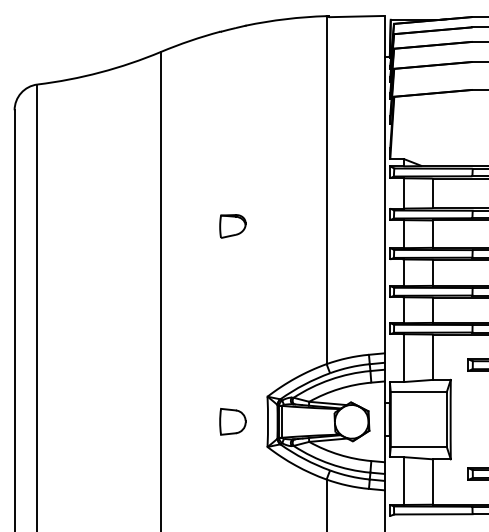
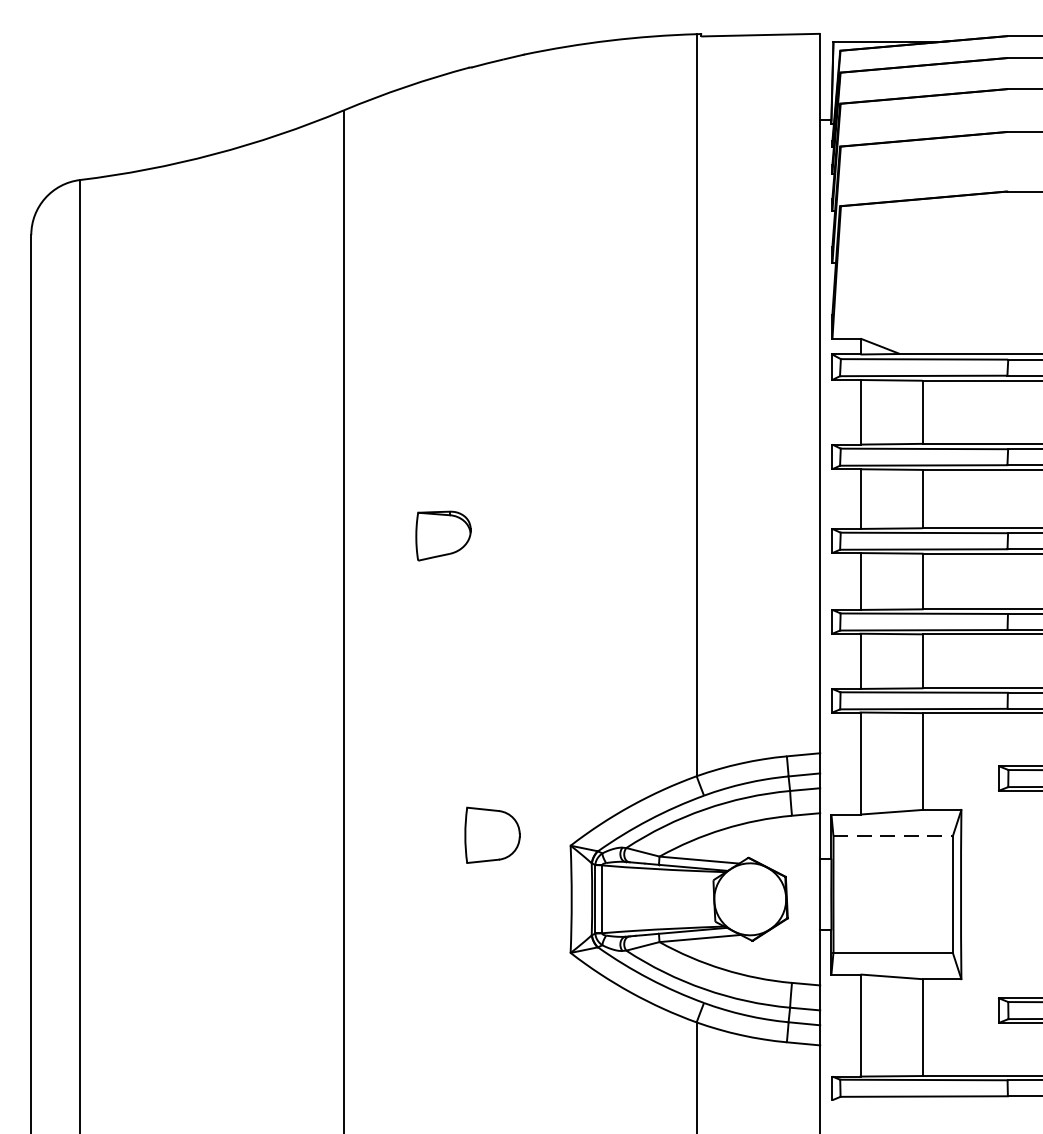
part: (232, 226) -> (442, 536), moved
line: (418, 392) -> (892, 836), solid -> dashed
part: (232, 421) -> (491, 834), moved

